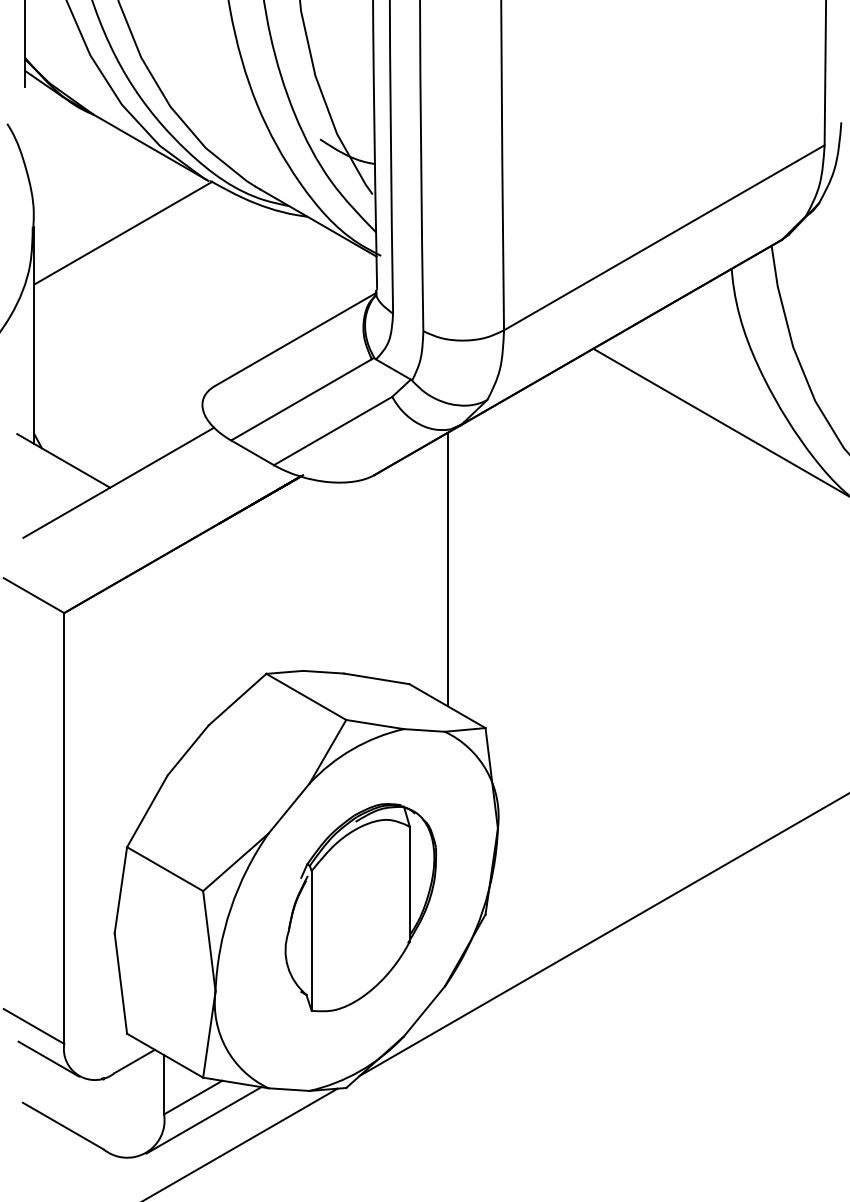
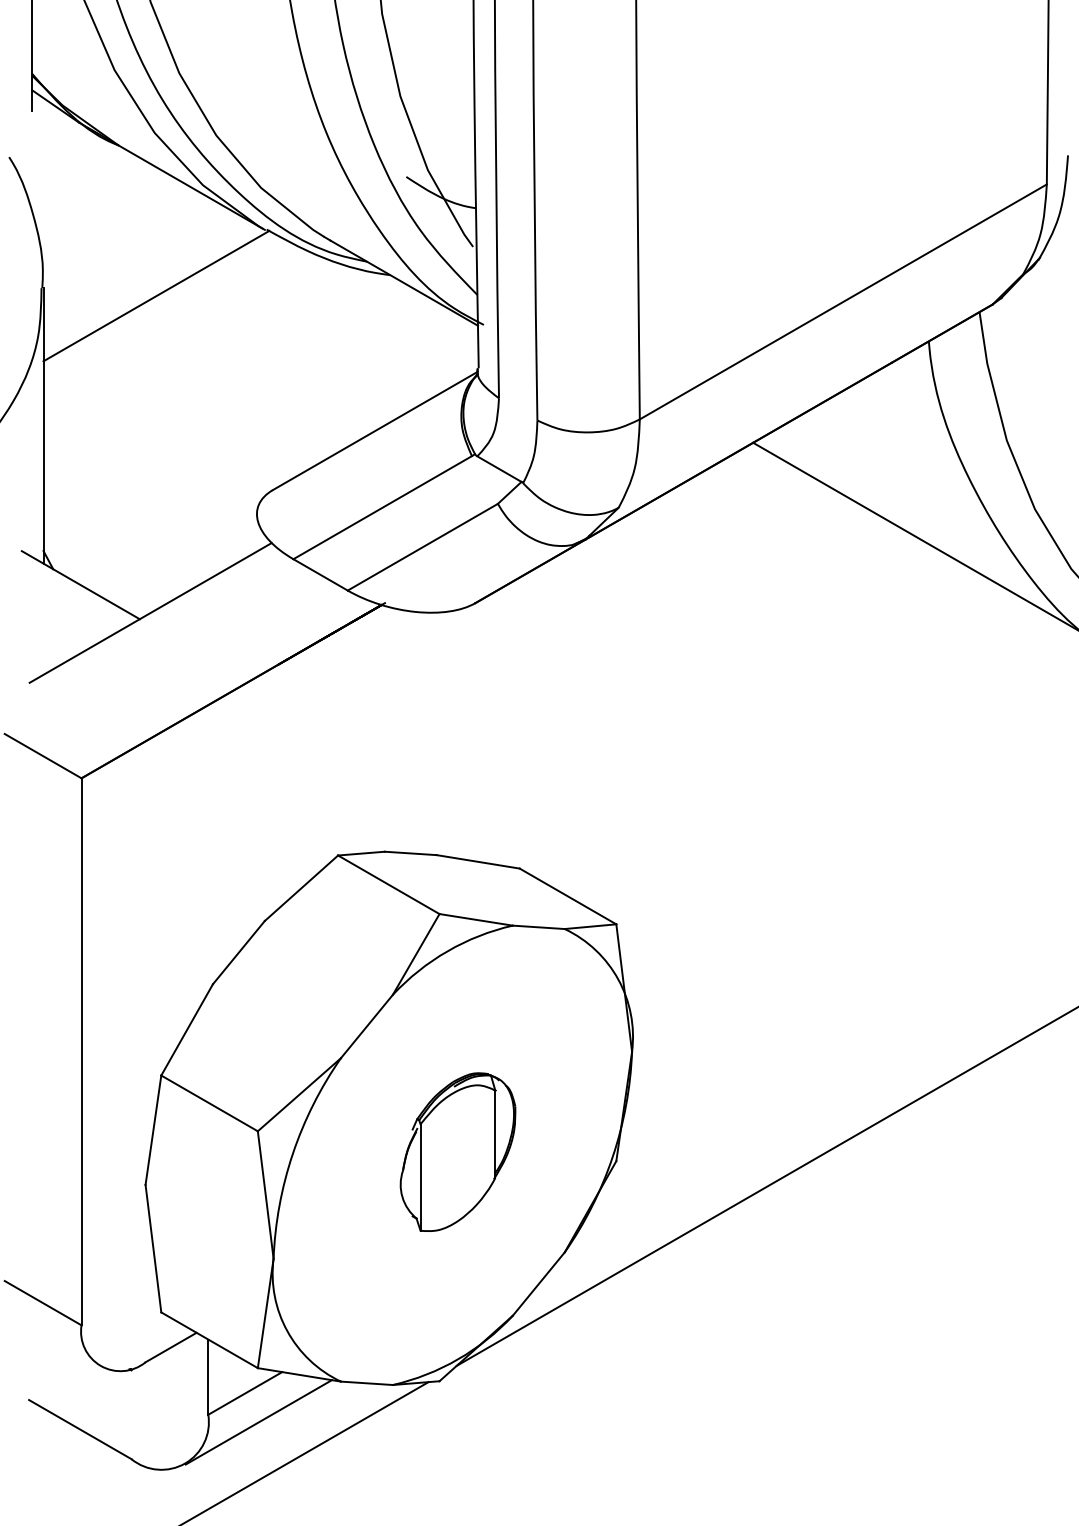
line: (447, 569) -> (568, 722), removed
part: (360, 907) -> (457, 1151), size x0.6
line: (48, 1059) -> (61, 1344), removed

